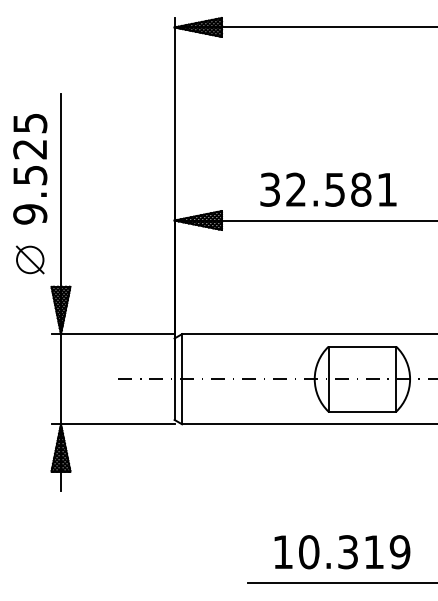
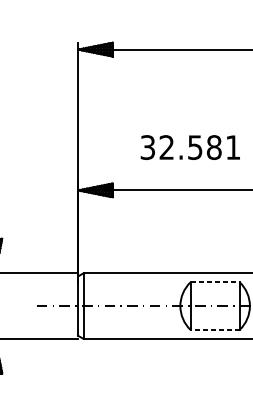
text: (328, 189) -> (190, 147), moved
line: (362, 346) -> (215, 282), solid -> dashed
line: (362, 411) -> (215, 329), solid -> dashed

